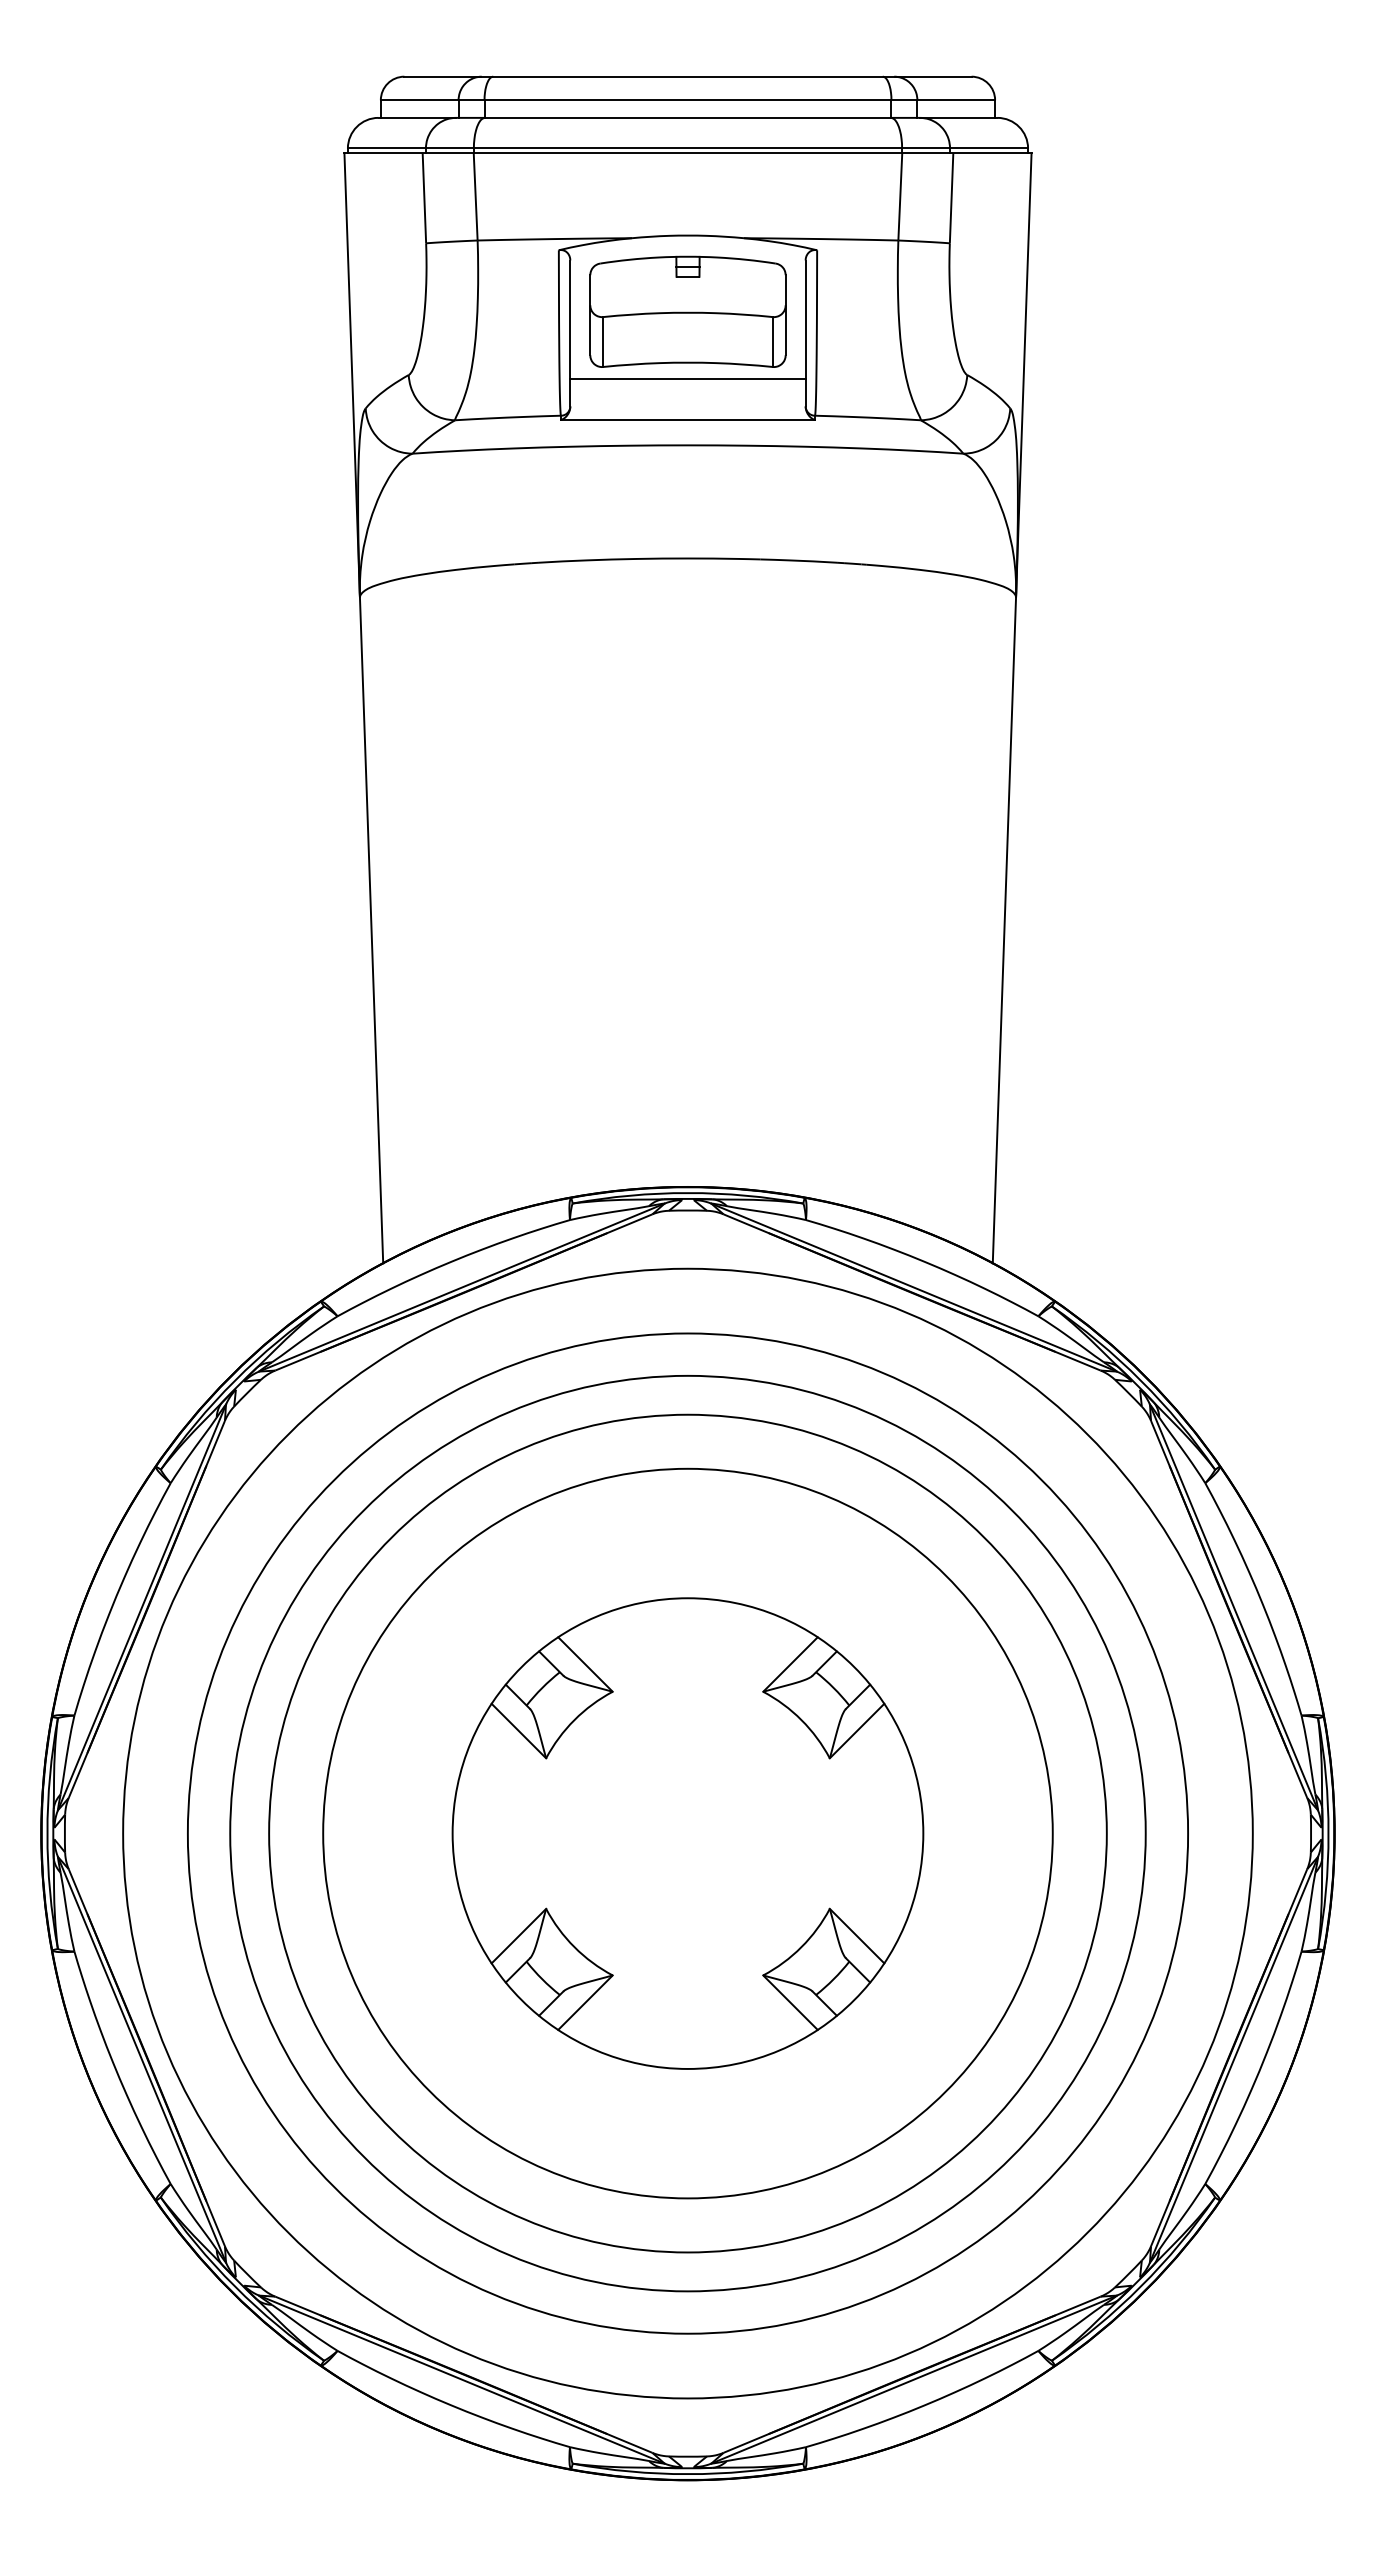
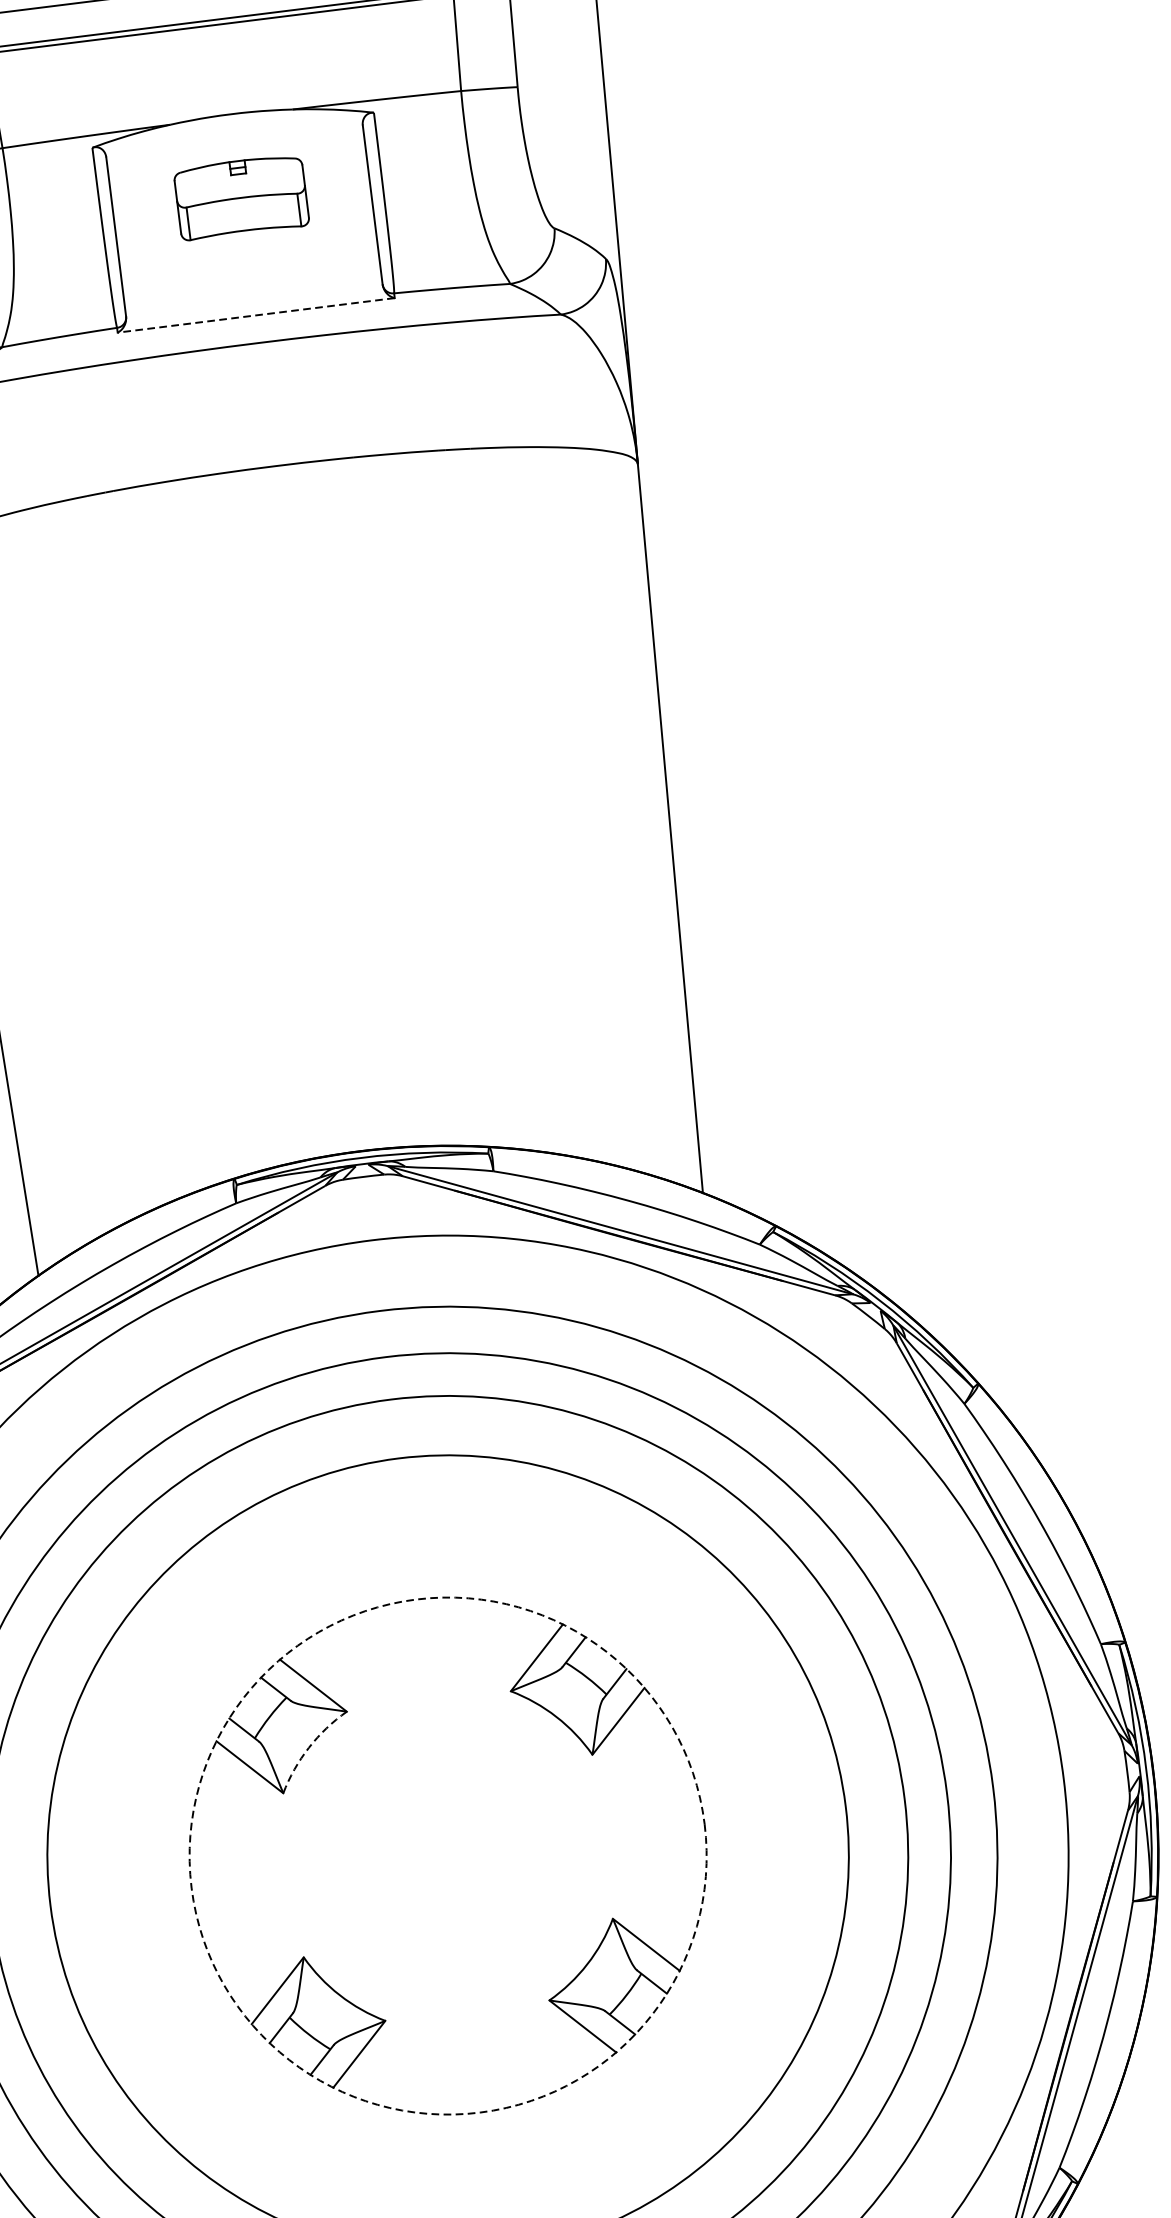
part: (687, 311) -> (240, 197), size x0.6
line: (687, 379) -> (250, 271), removed
line: (687, 420) -> (255, 315), solid -> dashed
arc: (574, 1720) -> (309, 1748), solid -> dashed
circle: (687, 1833) -> (447, 1856), solid -> dashed

